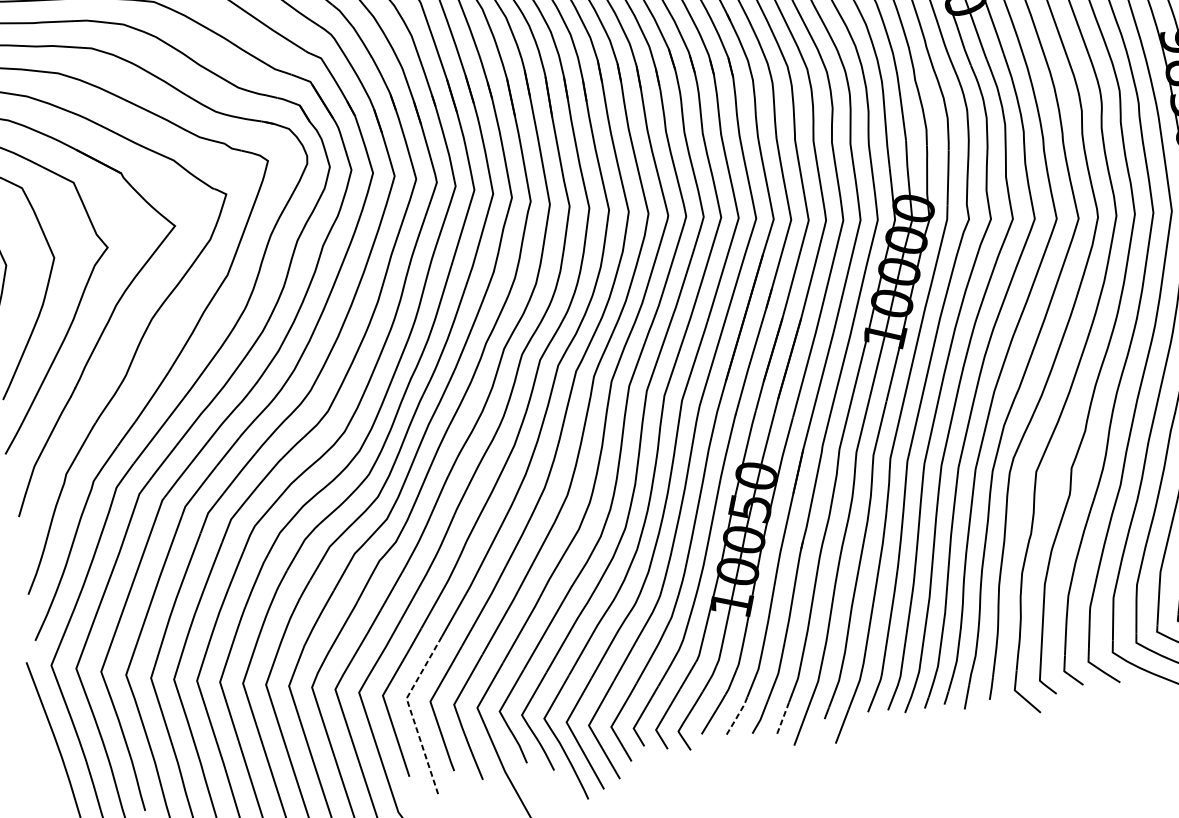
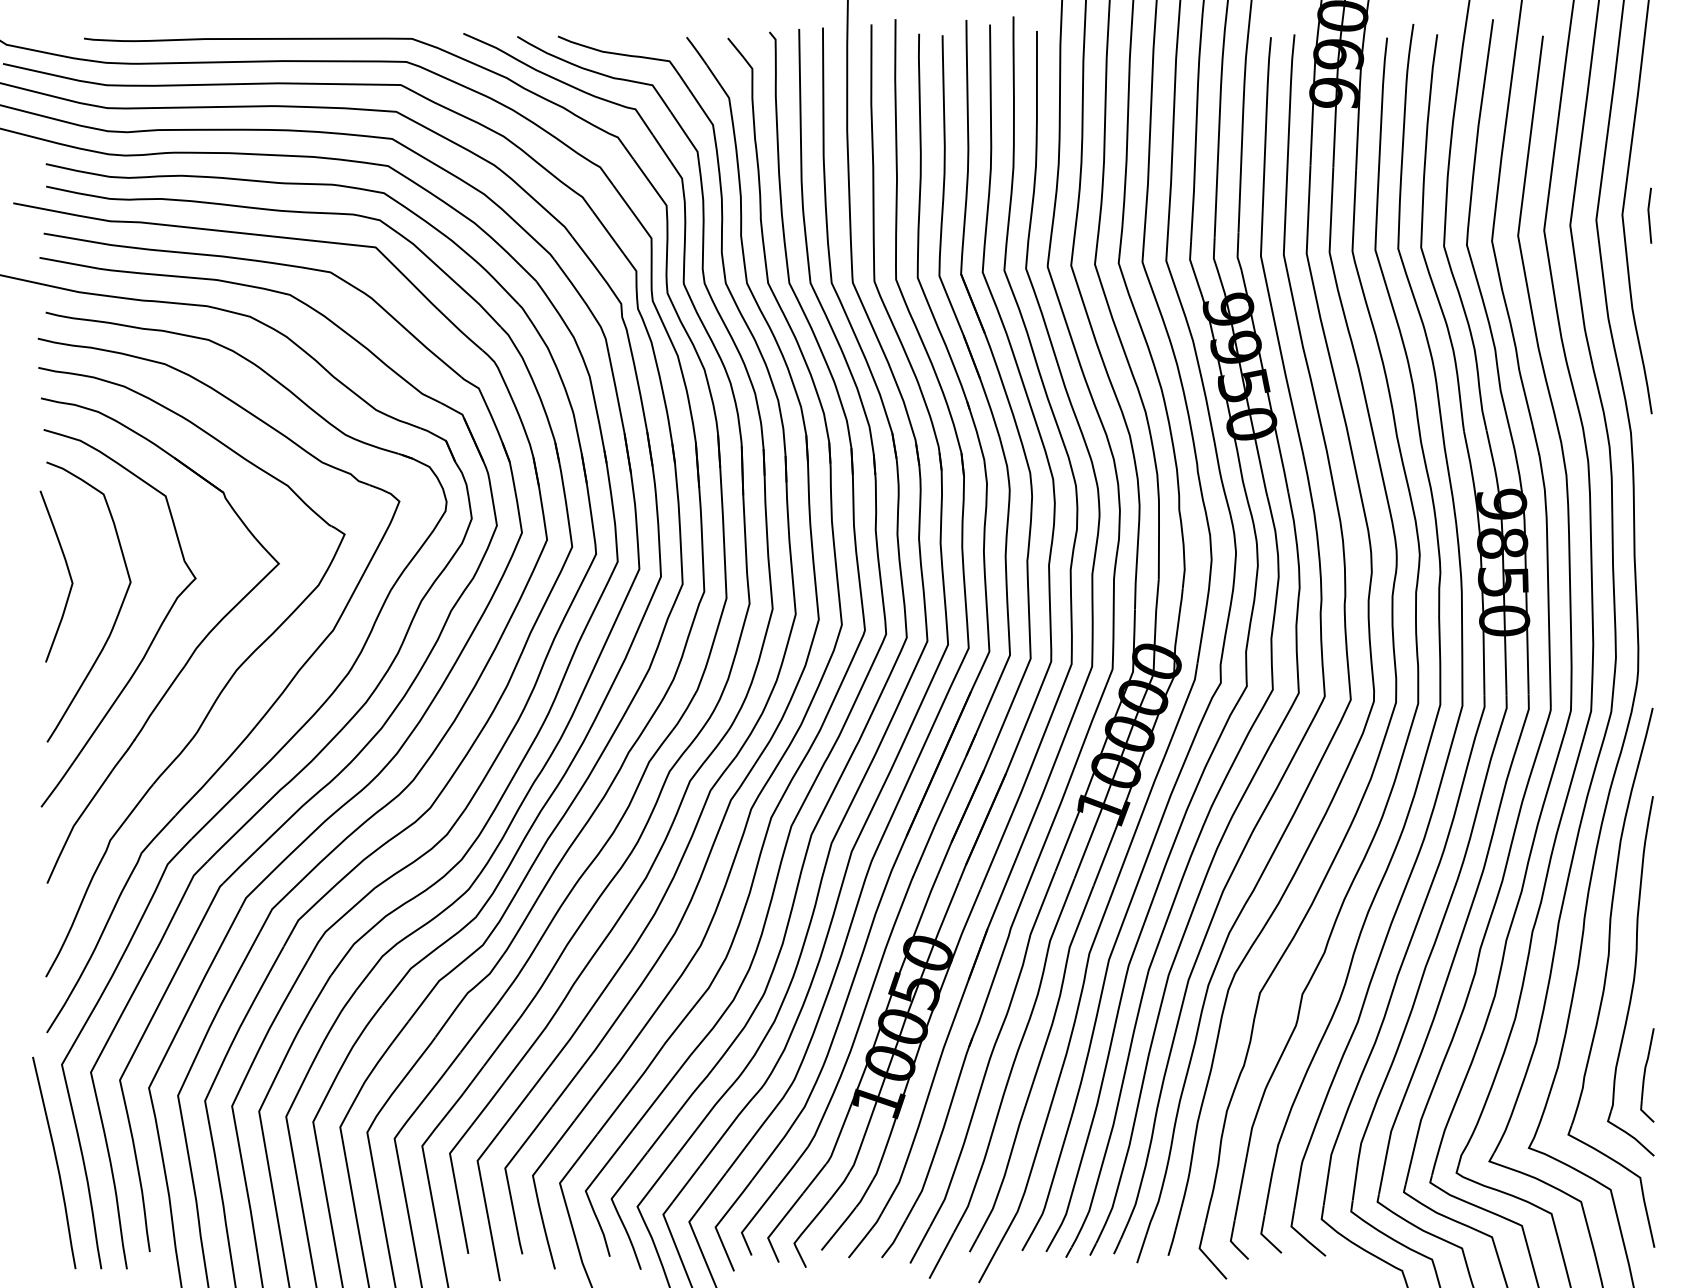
line: (411, 712) -> (480, 1178), dashed -> solid
line: (736, 717) -> (865, 1236), dashed -> solid
line: (782, 719) -> (919, 1245), dashed -> solid

